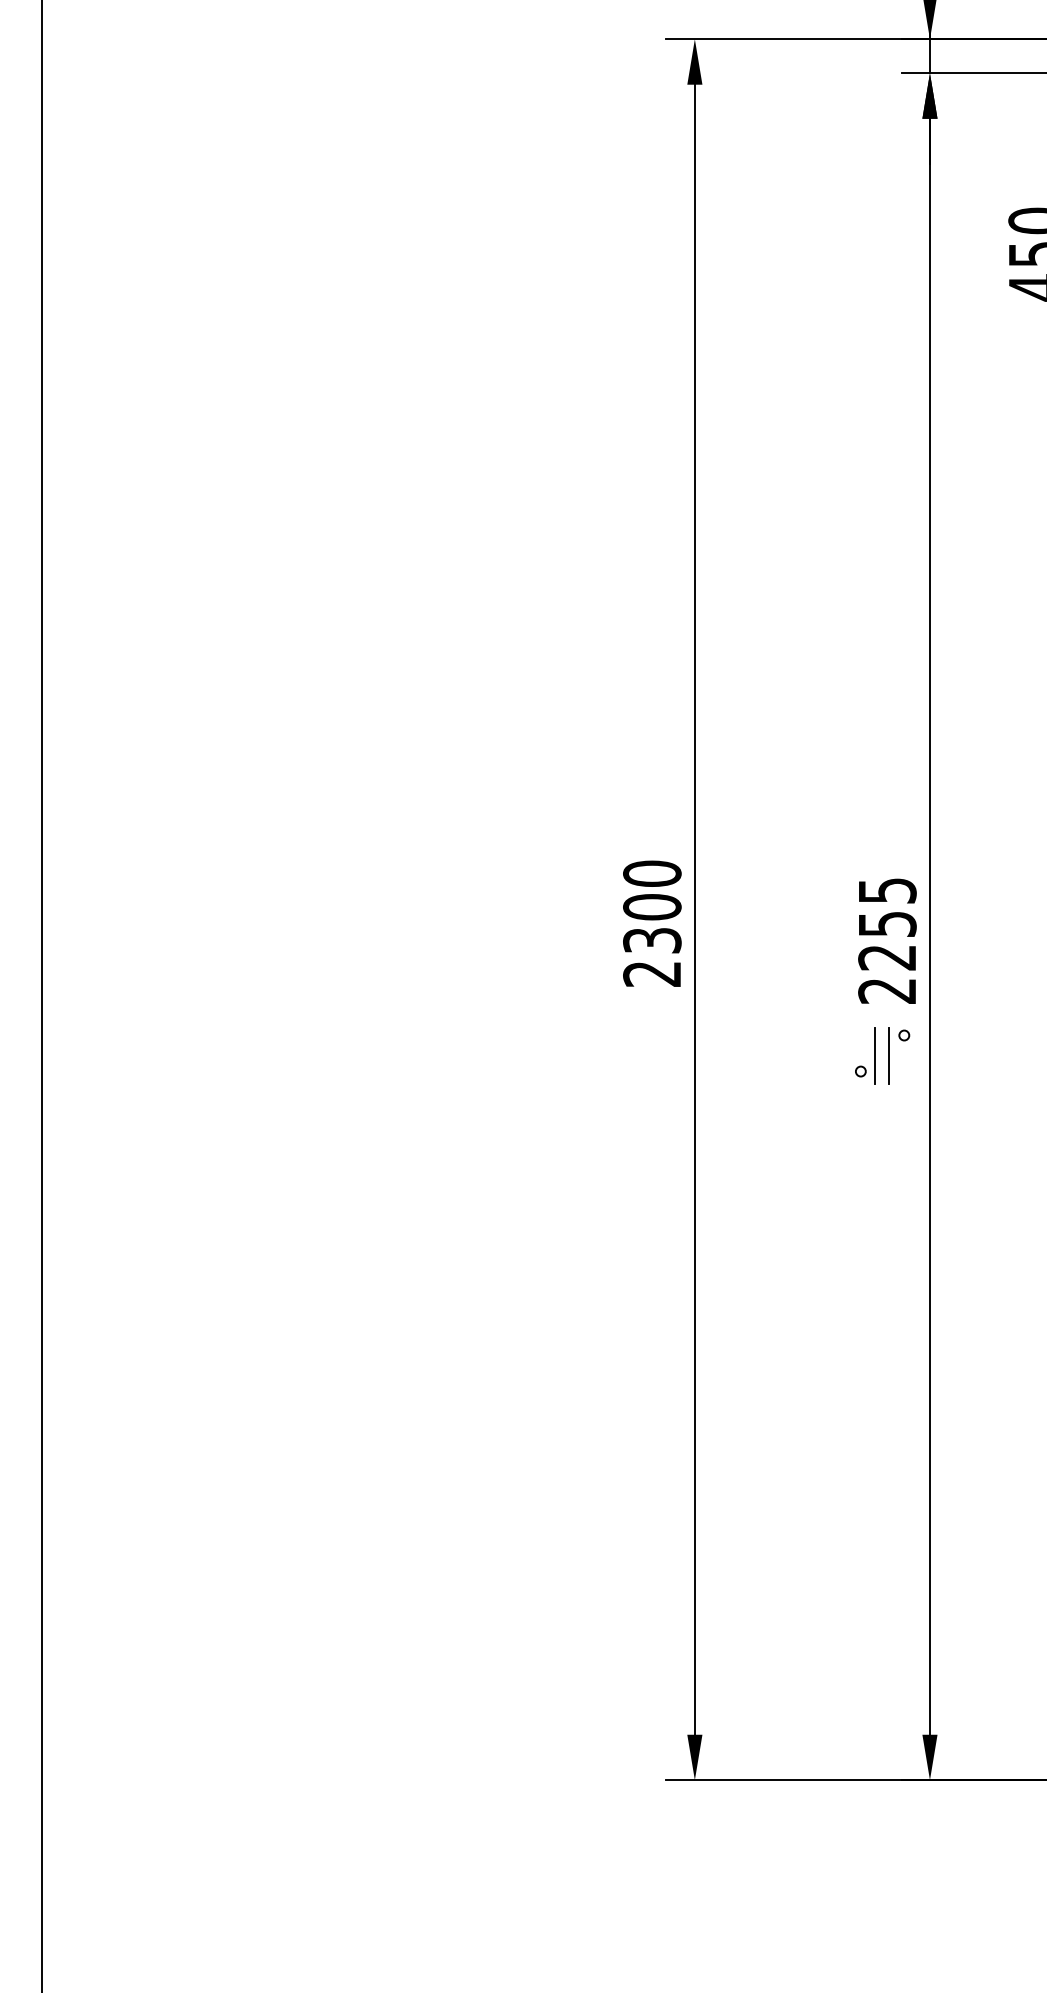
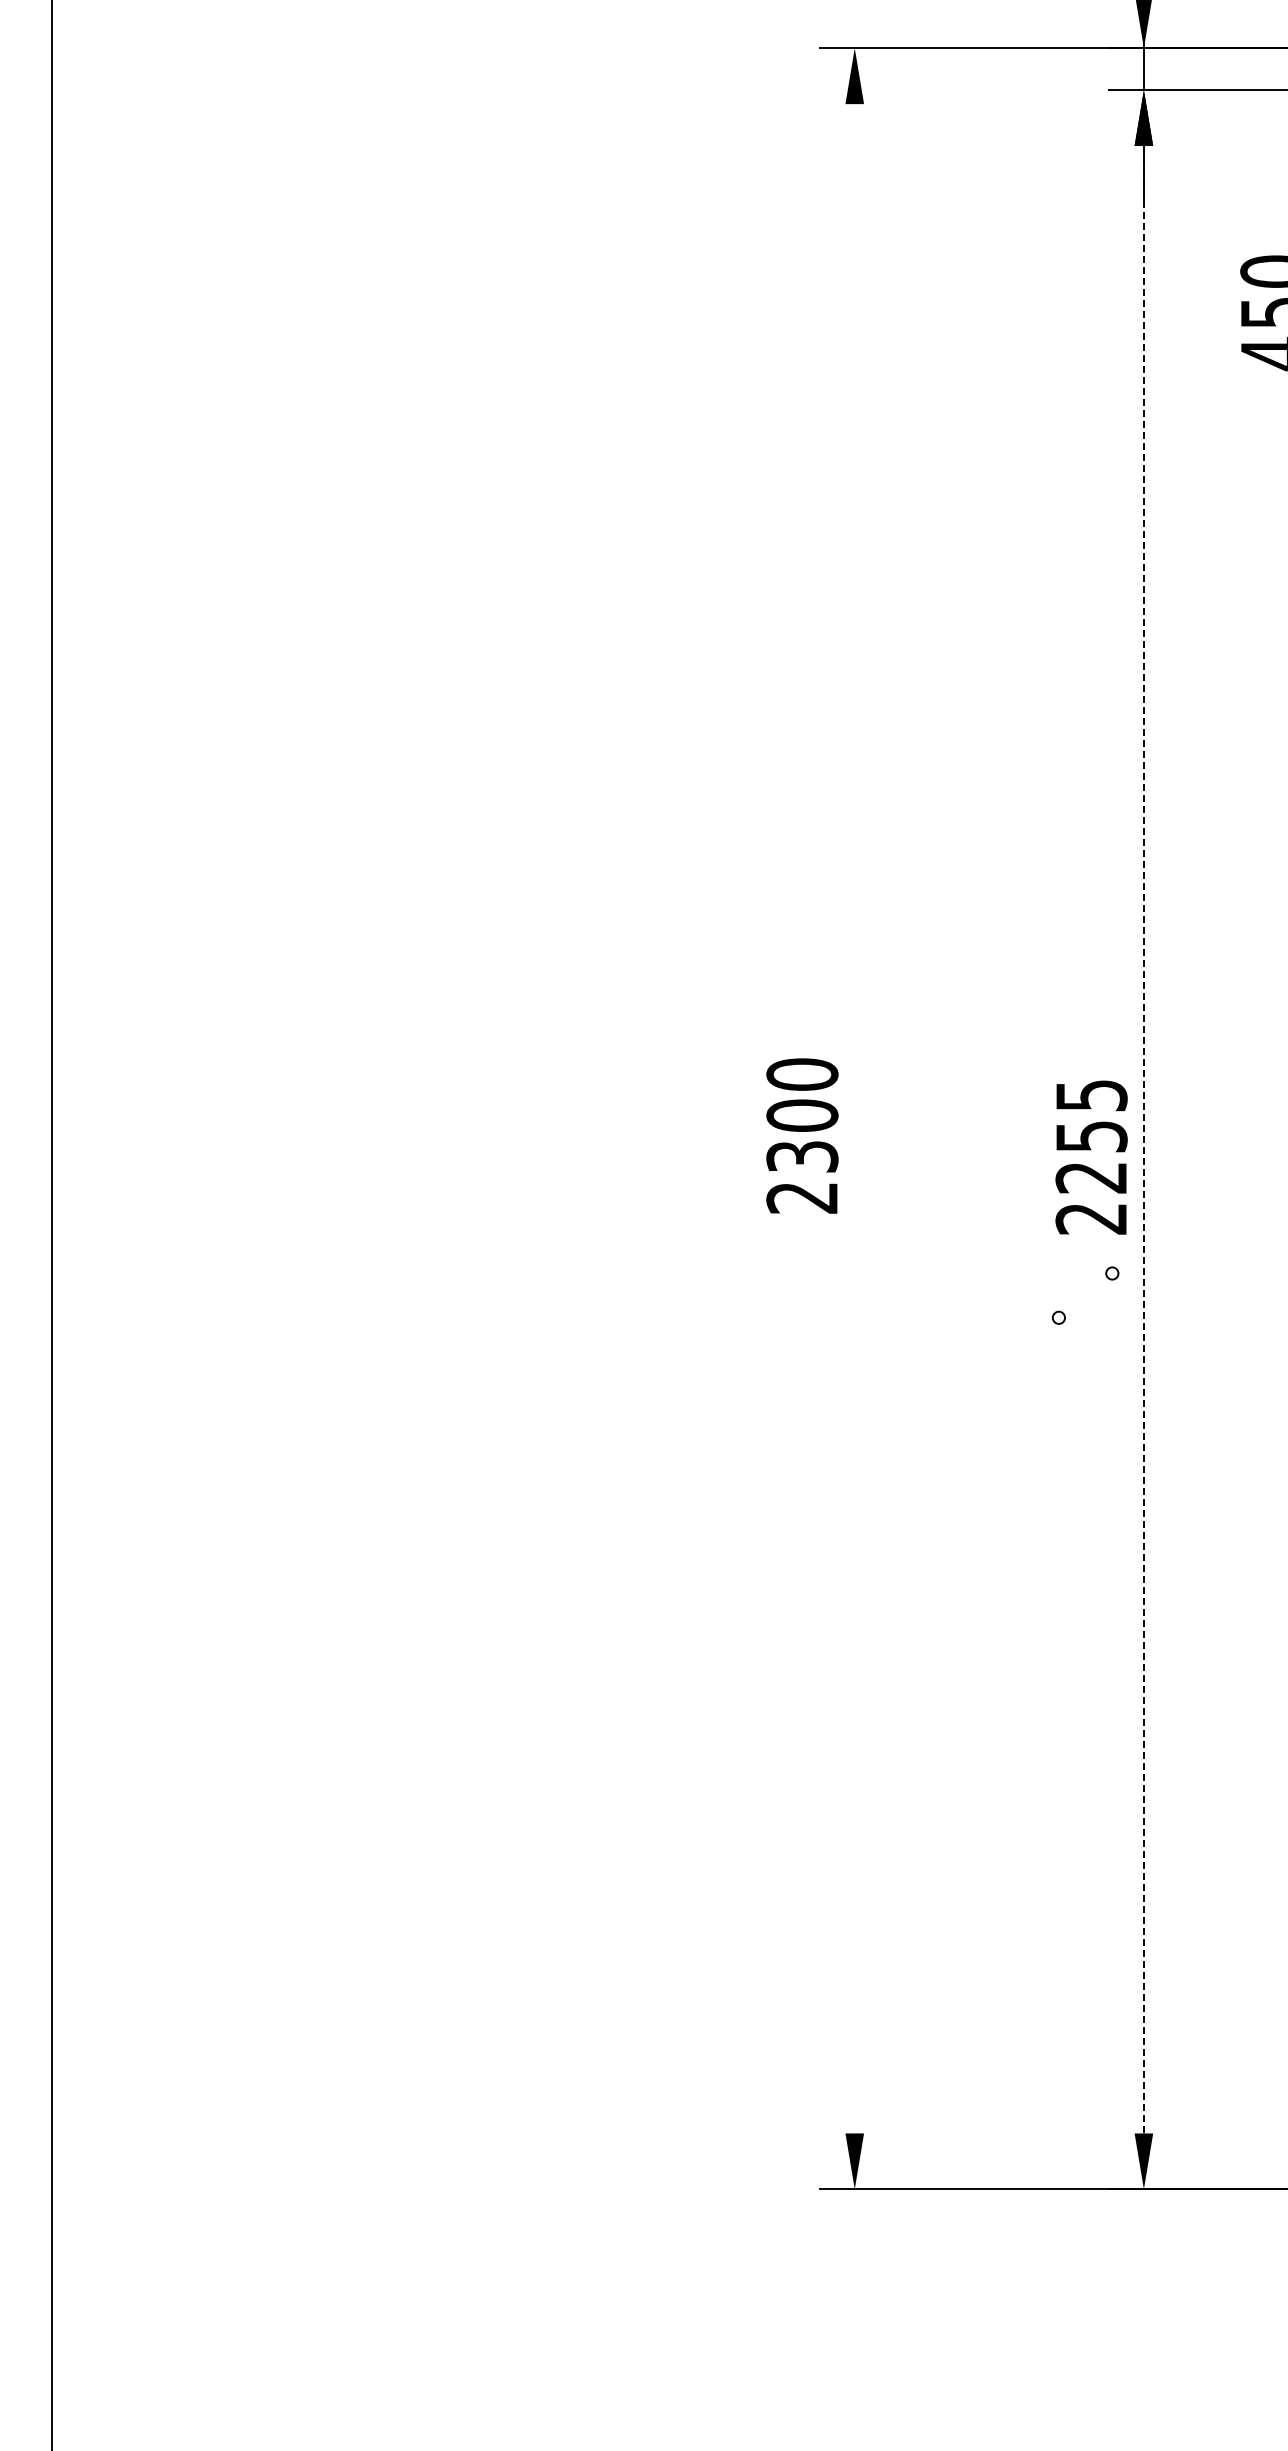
line: (694, 909) -> (854, 1118), removed
line: (929, 926) -> (1143, 1139), solid -> dashed
line: (875, 1055) -> (1076, 1298), removed
line: (888, 1055) -> (1093, 1298), removed

